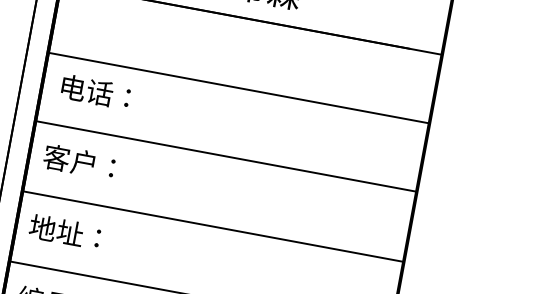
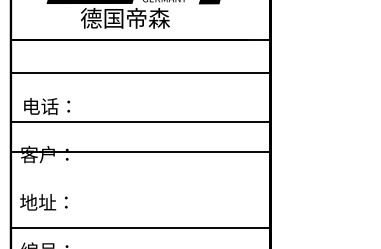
line: (238, 88) -> (140, 73), moved
line: (227, 155) -> (141, 121), moved
line: (212, 226) -> (140, 151), moved

